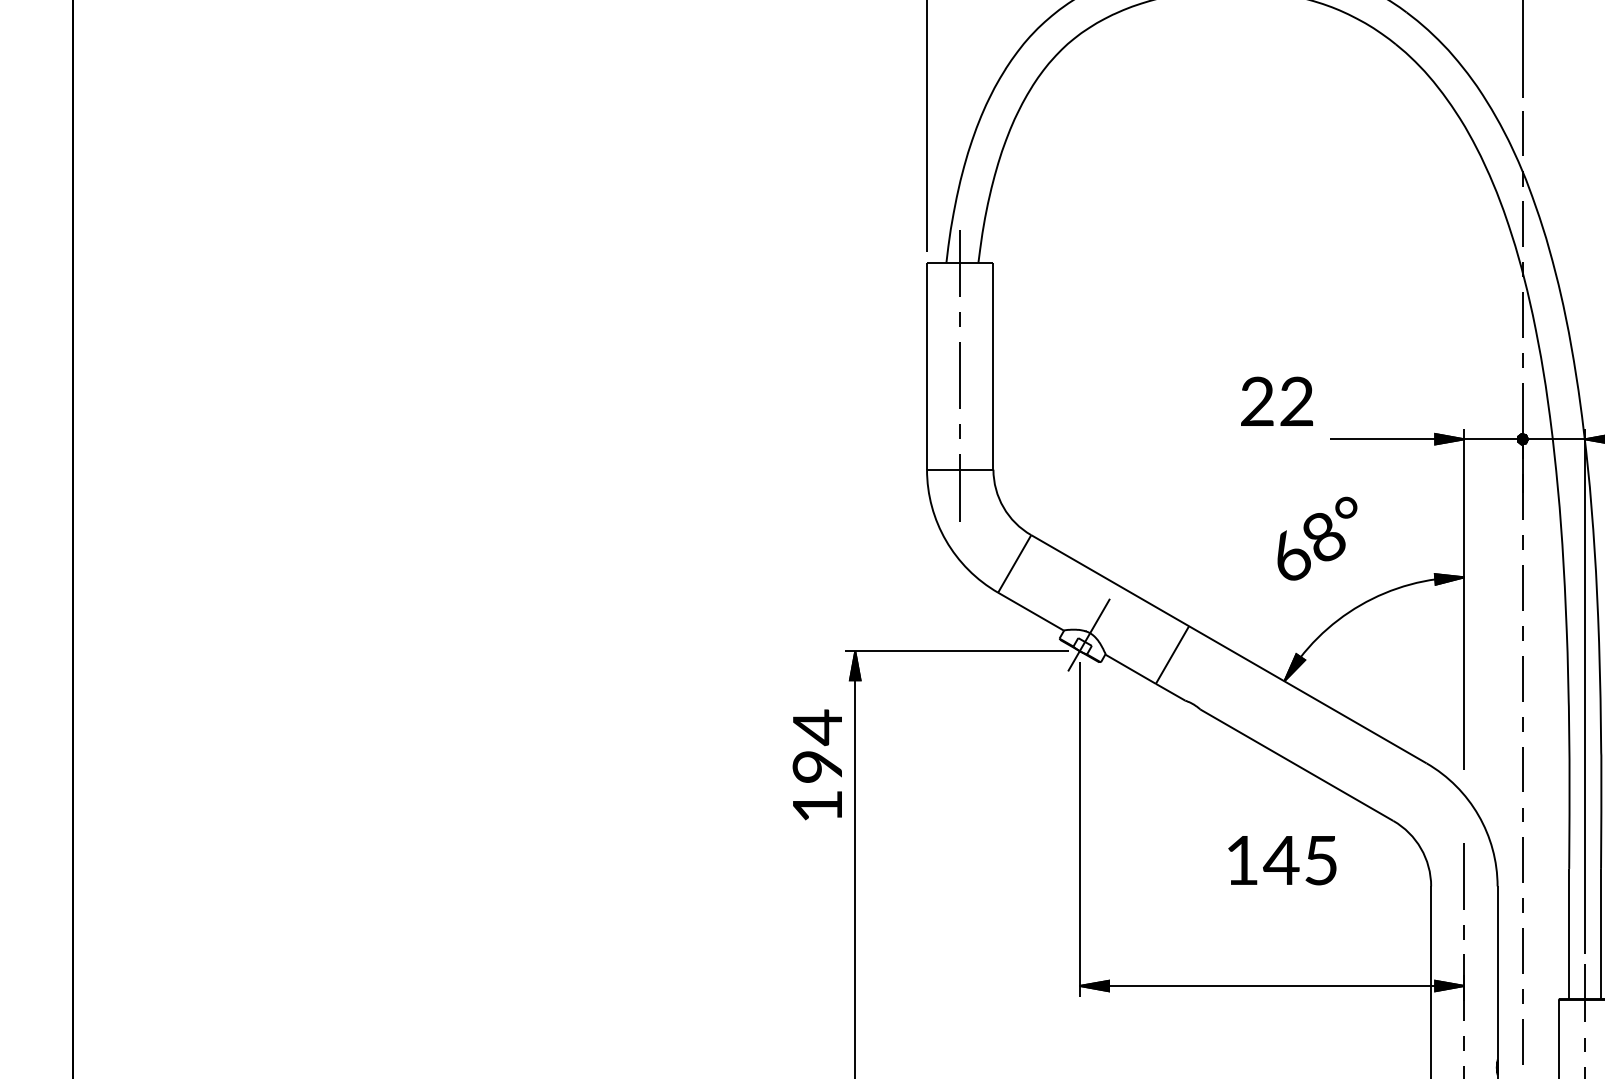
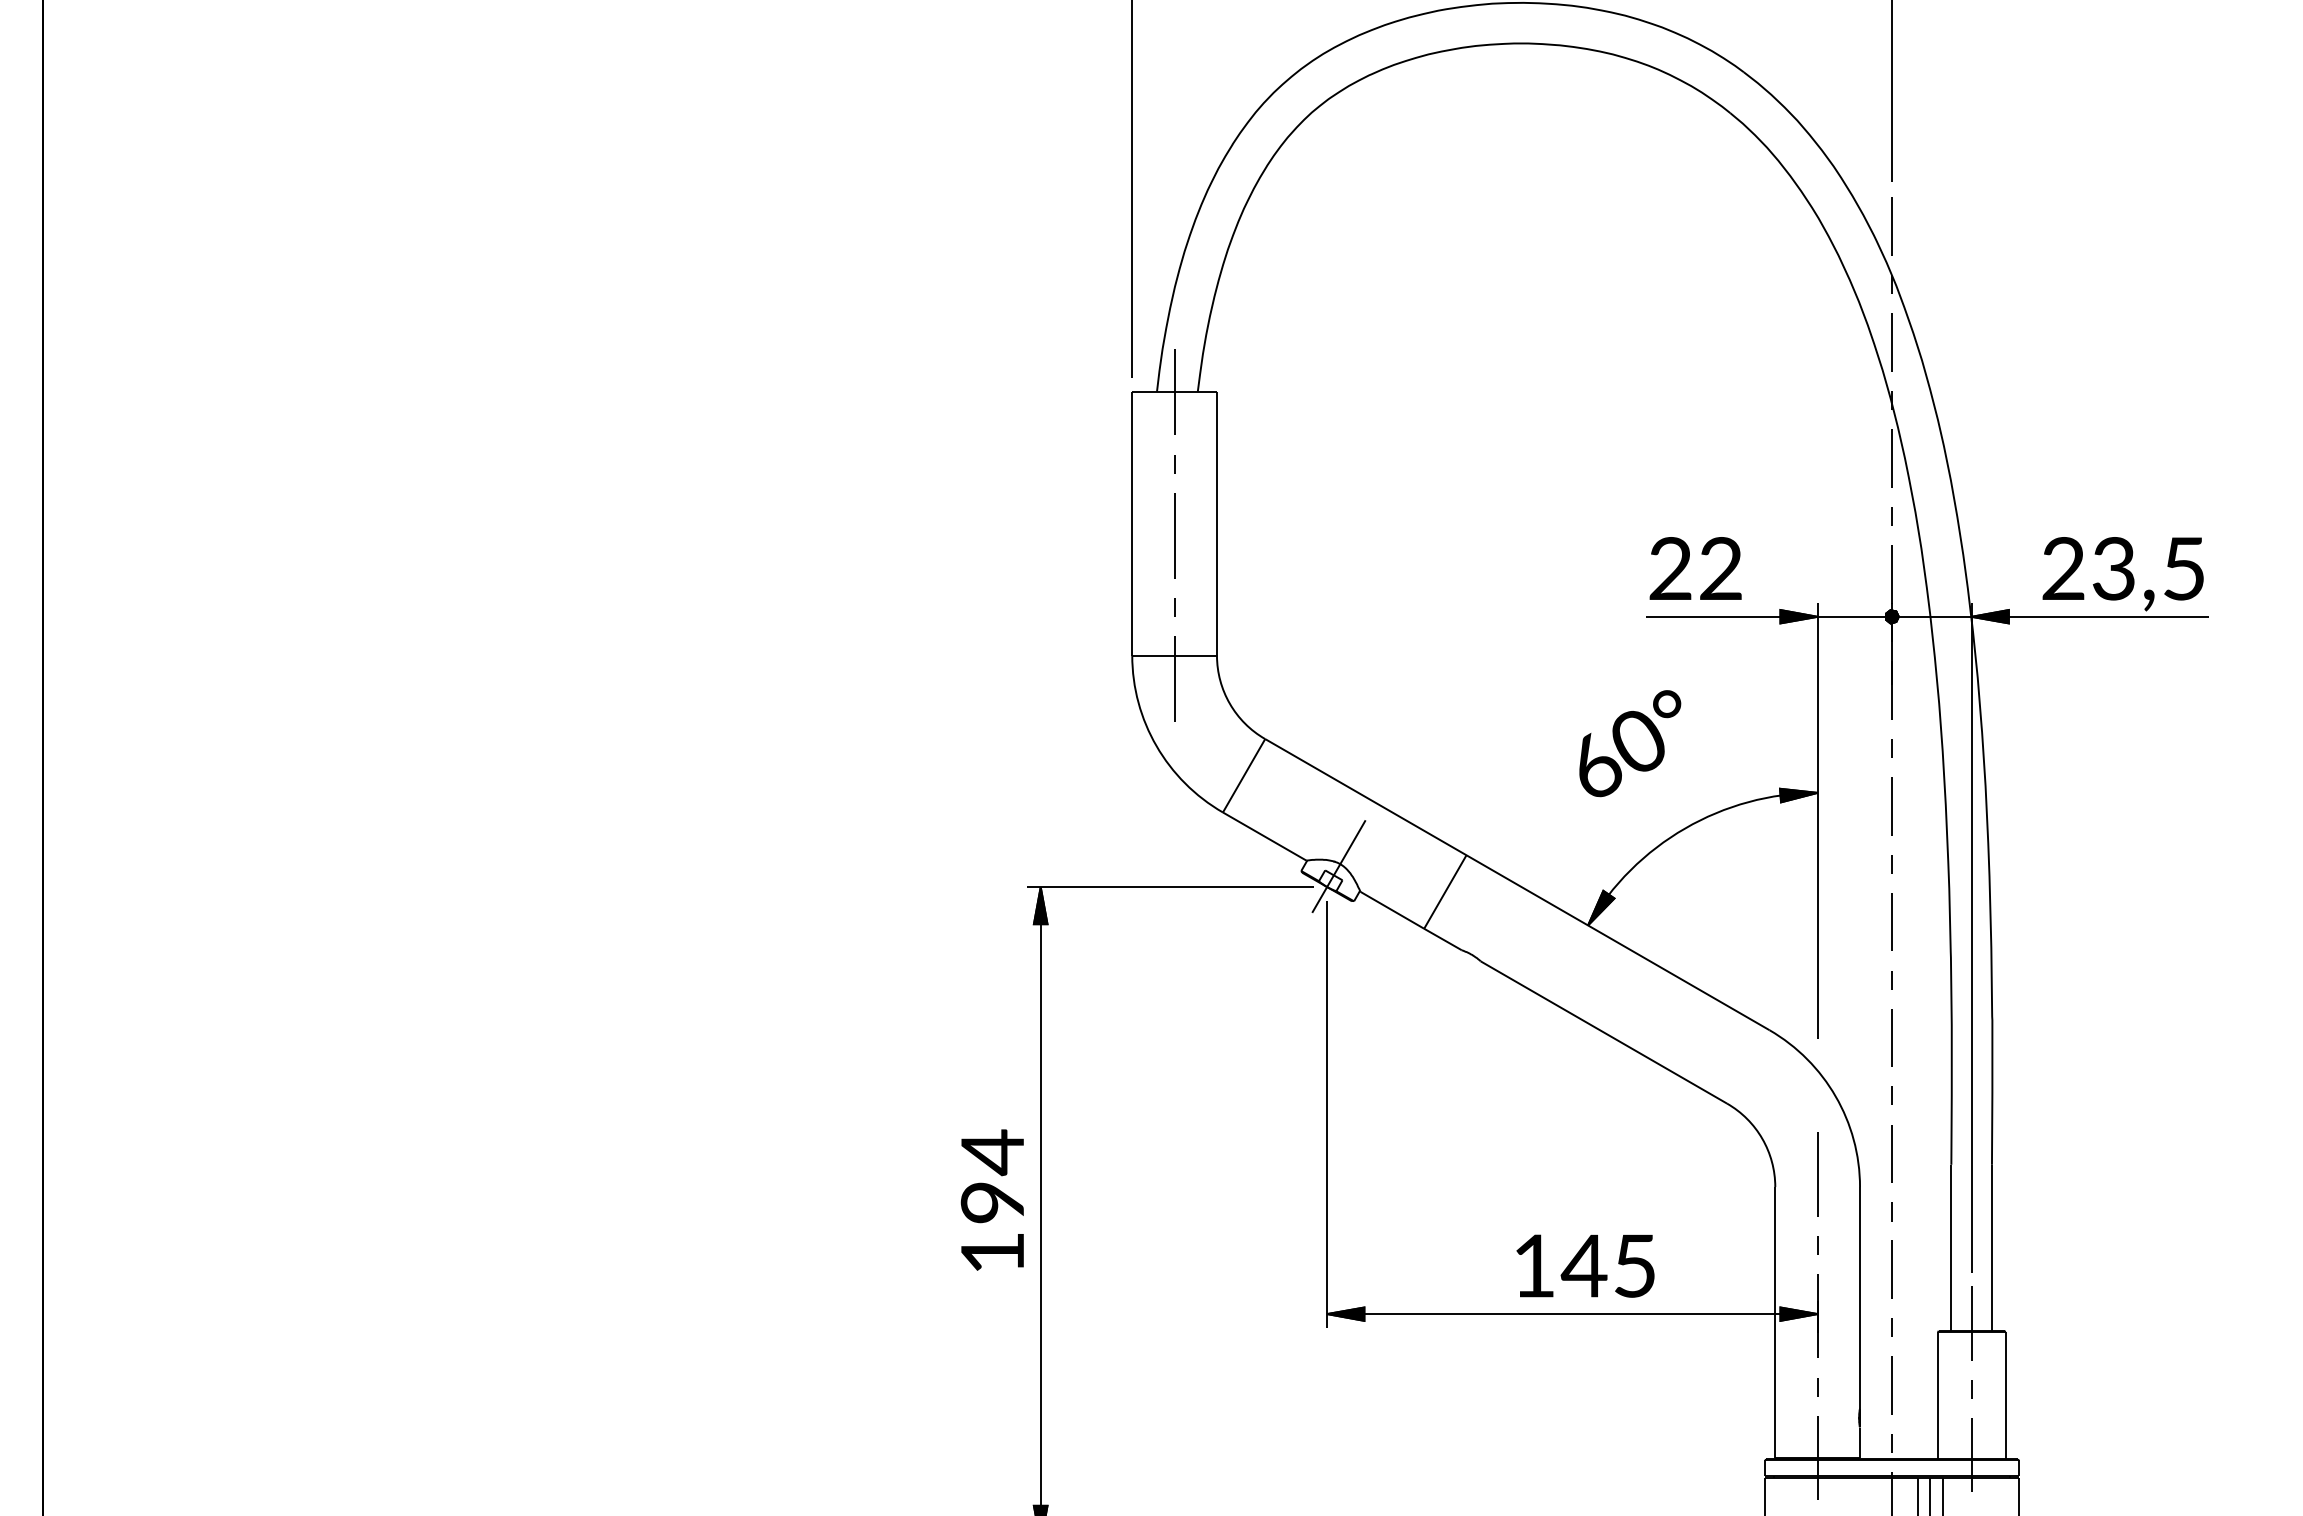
text: (1276, 401) -> (1695, 568), moved
text: (1324, 537) -> (1639, 741), 68° -> 60°
text: (816, 764) -> (991, 1199), moved
text: (1282, 860) -> (1585, 1265), moved

